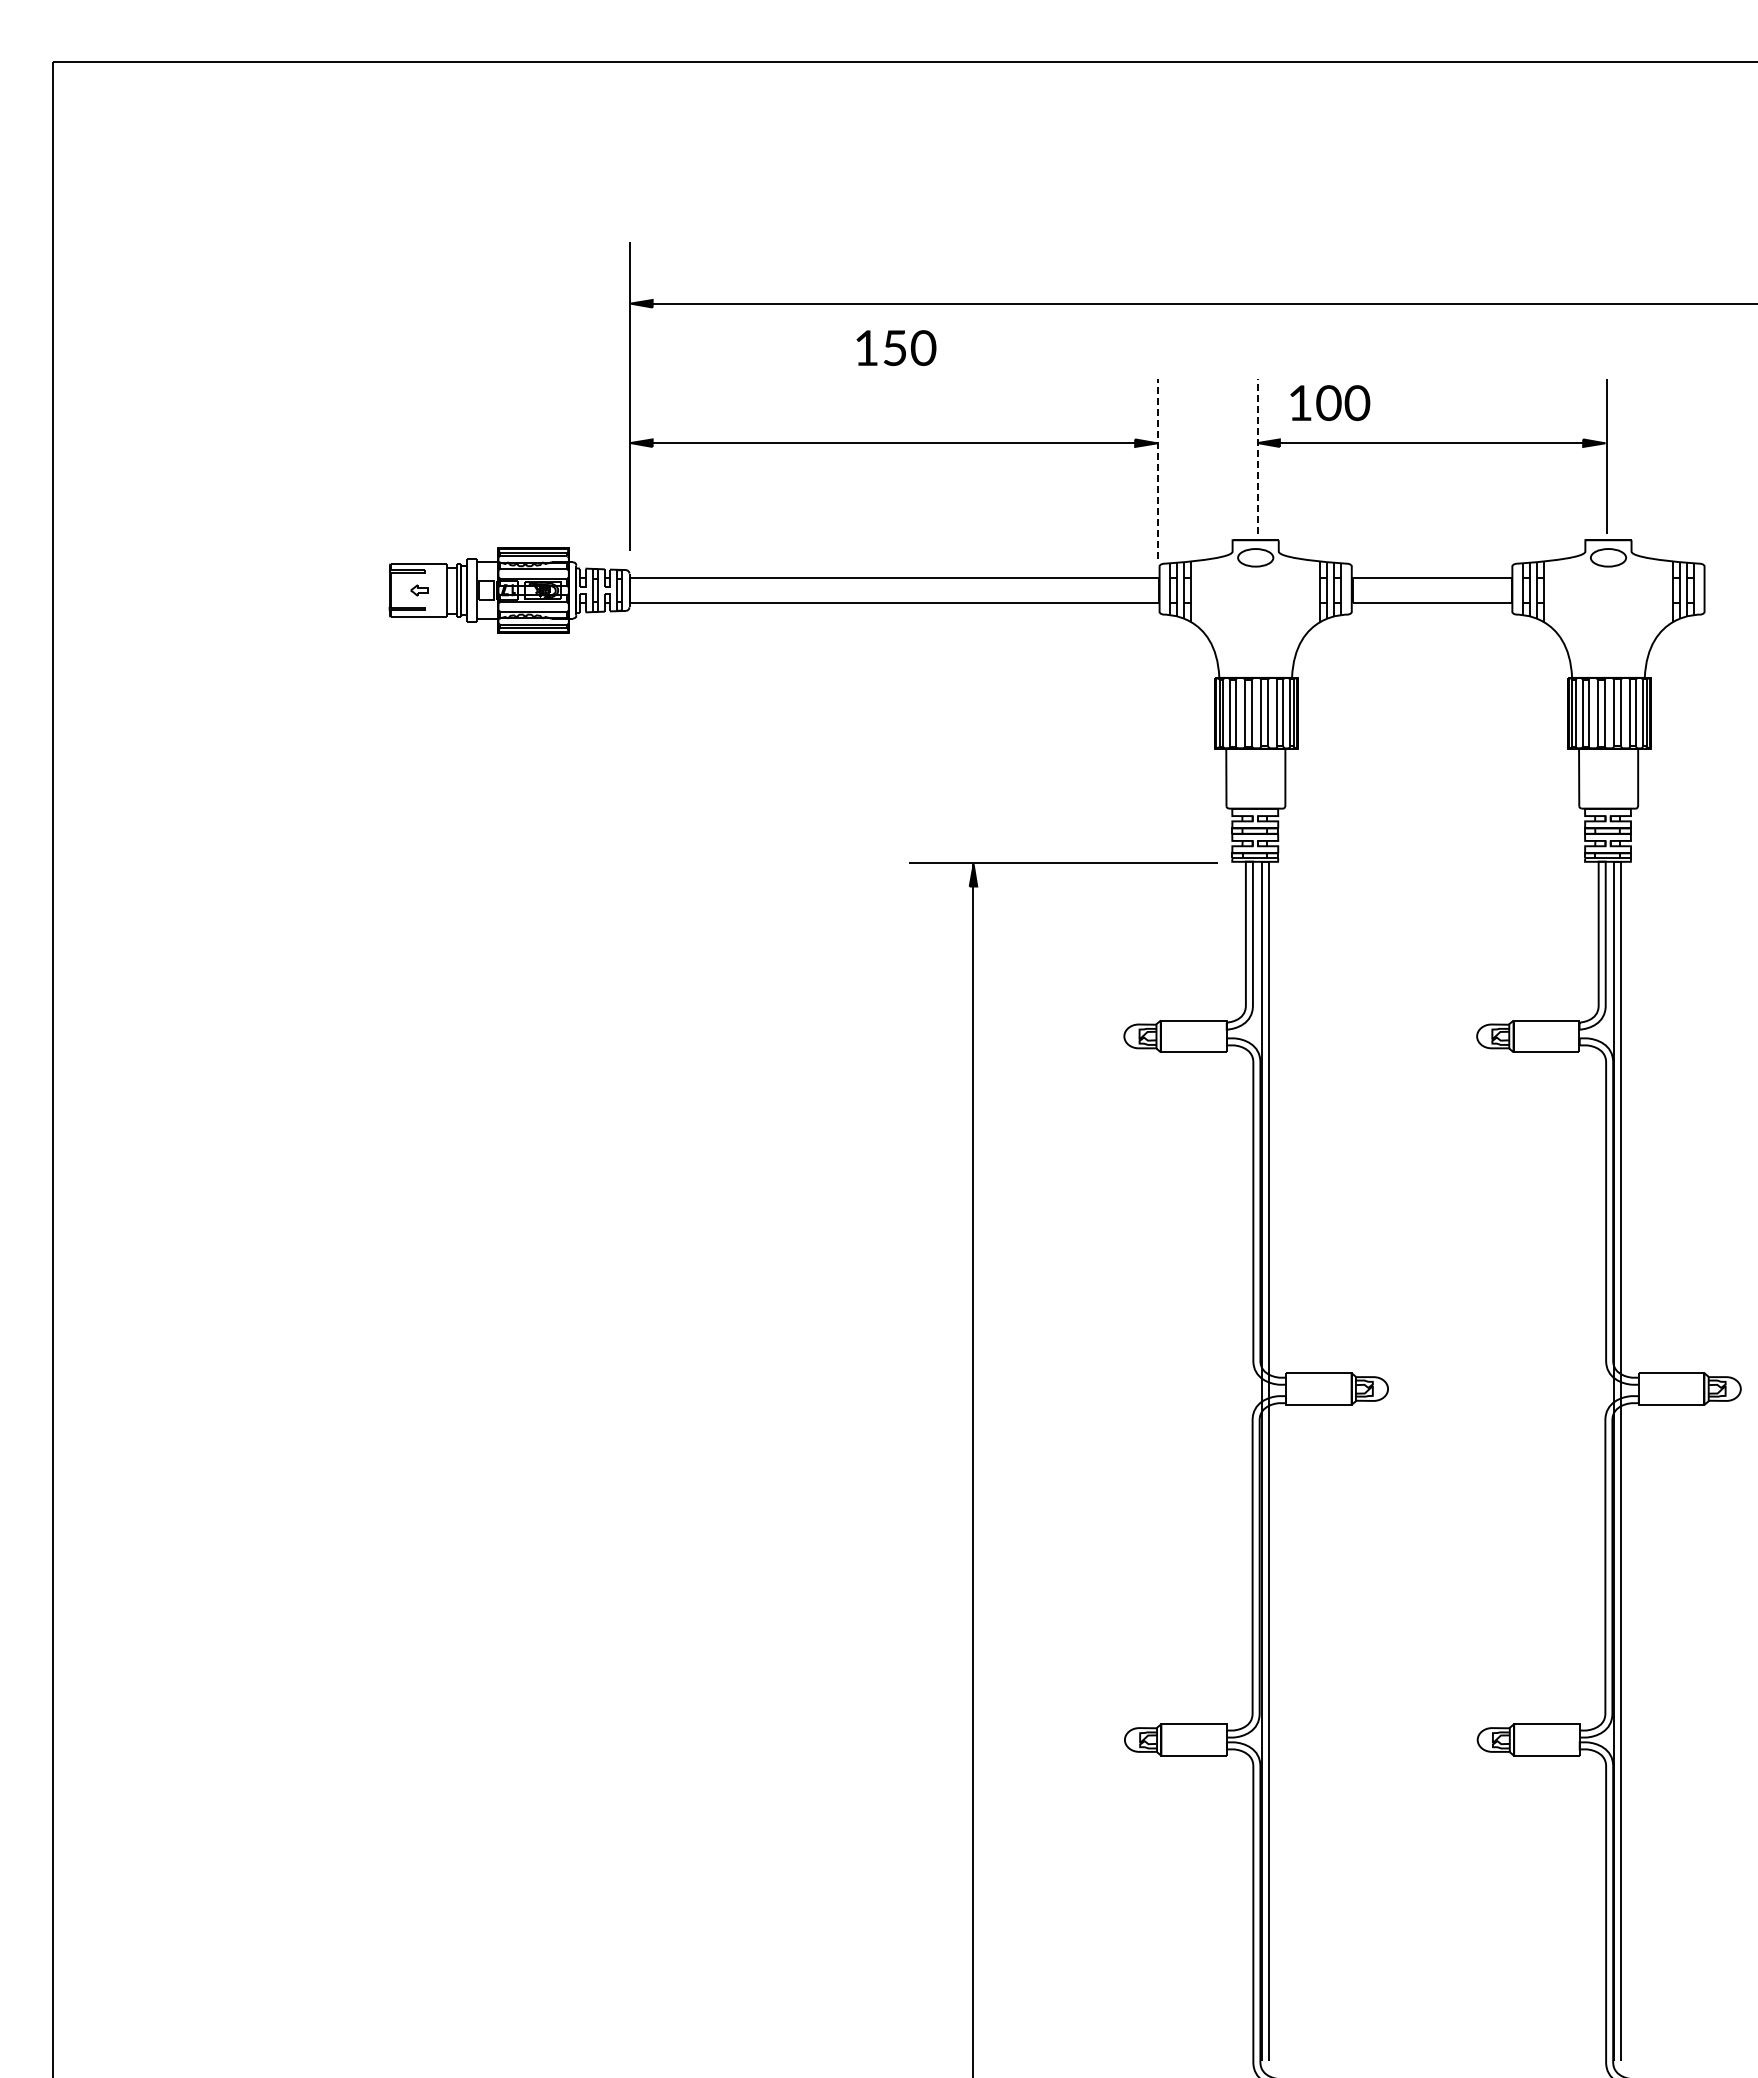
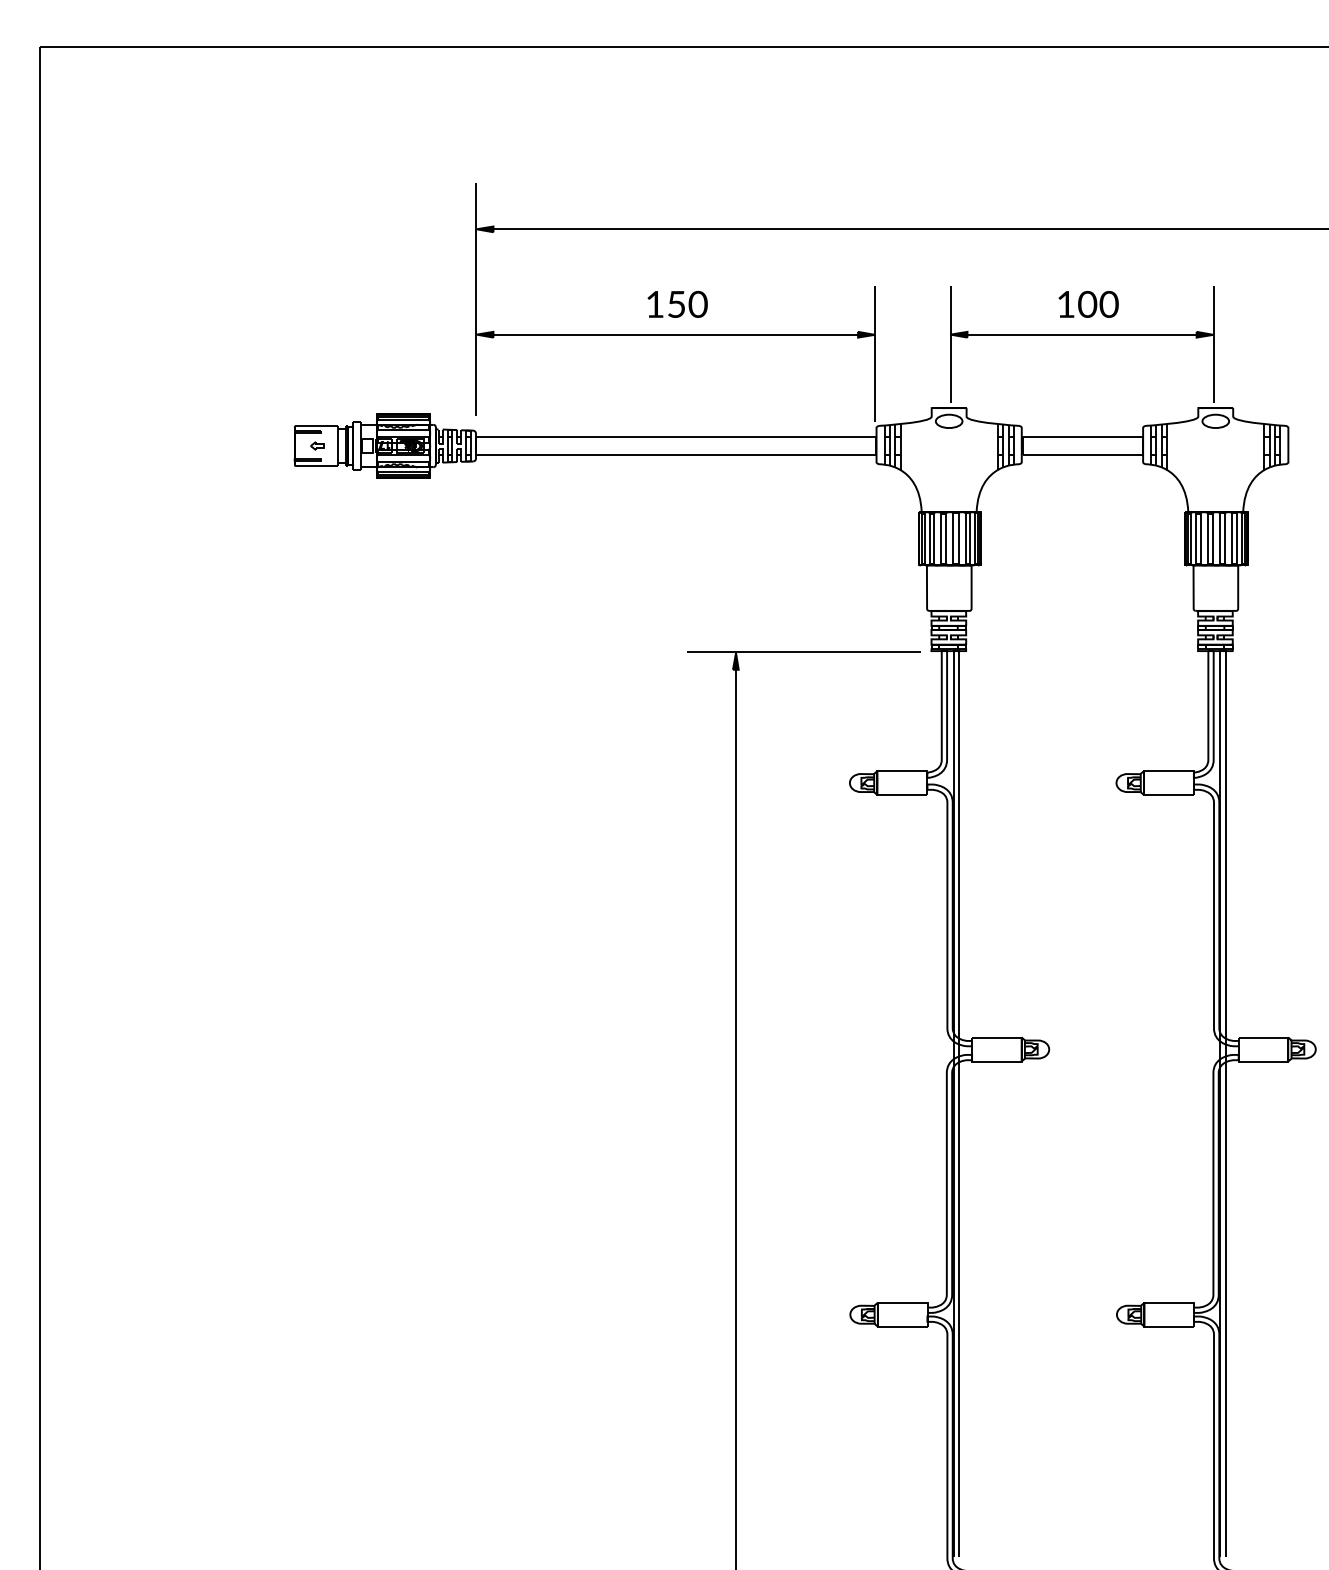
text: (896, 348) -> (677, 304), moved
text: (1330, 402) -> (1088, 303), moved
line: (1257, 456) -> (950, 344), dashed -> solid
line: (1157, 468) -> (874, 353), dashed -> solid

